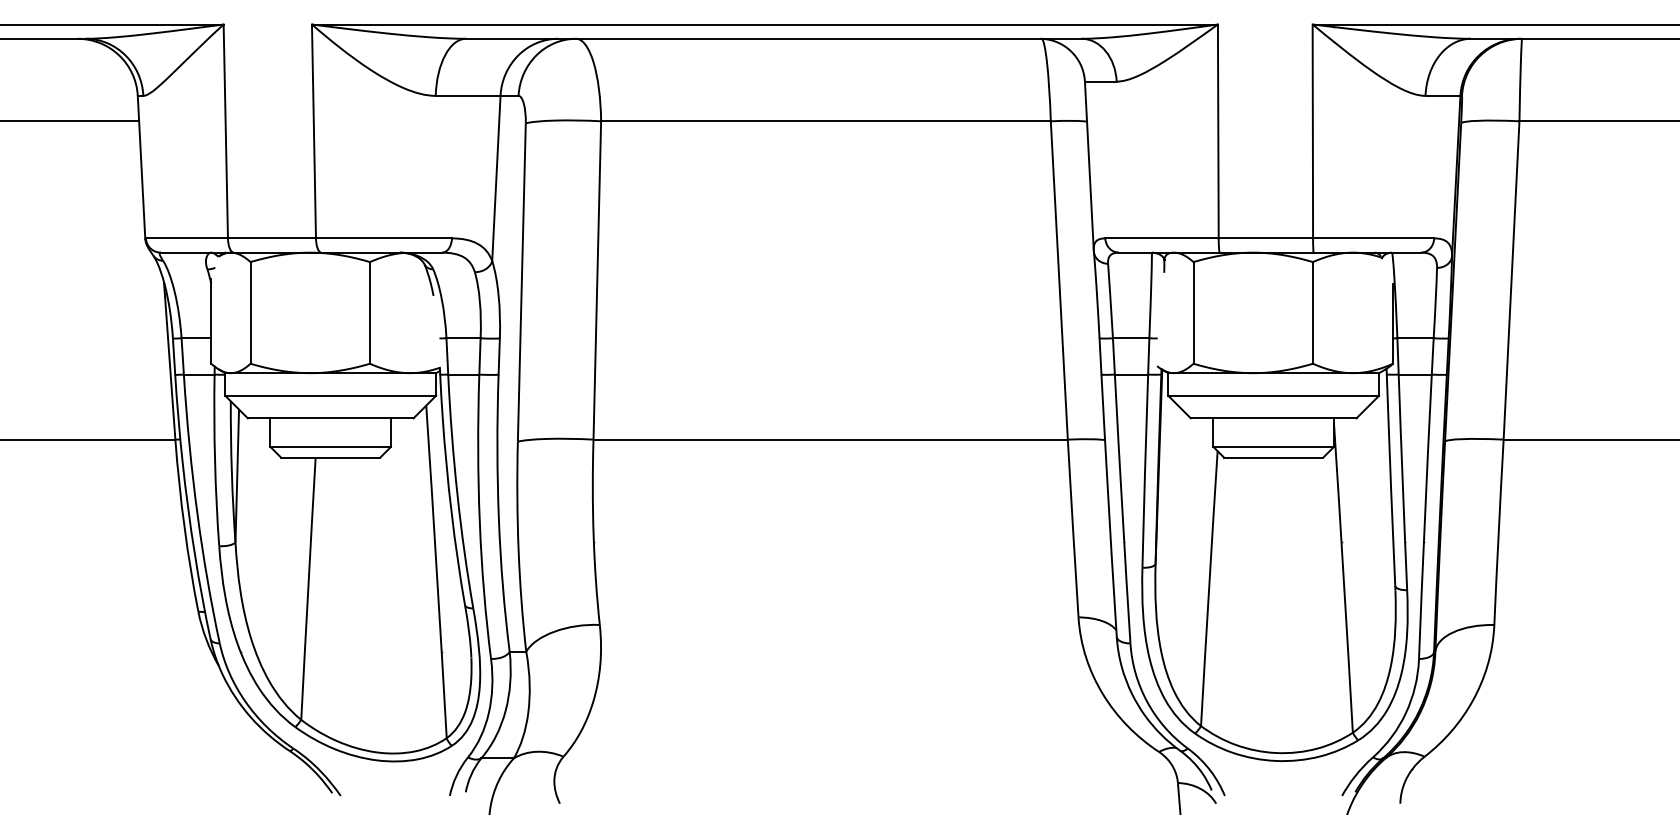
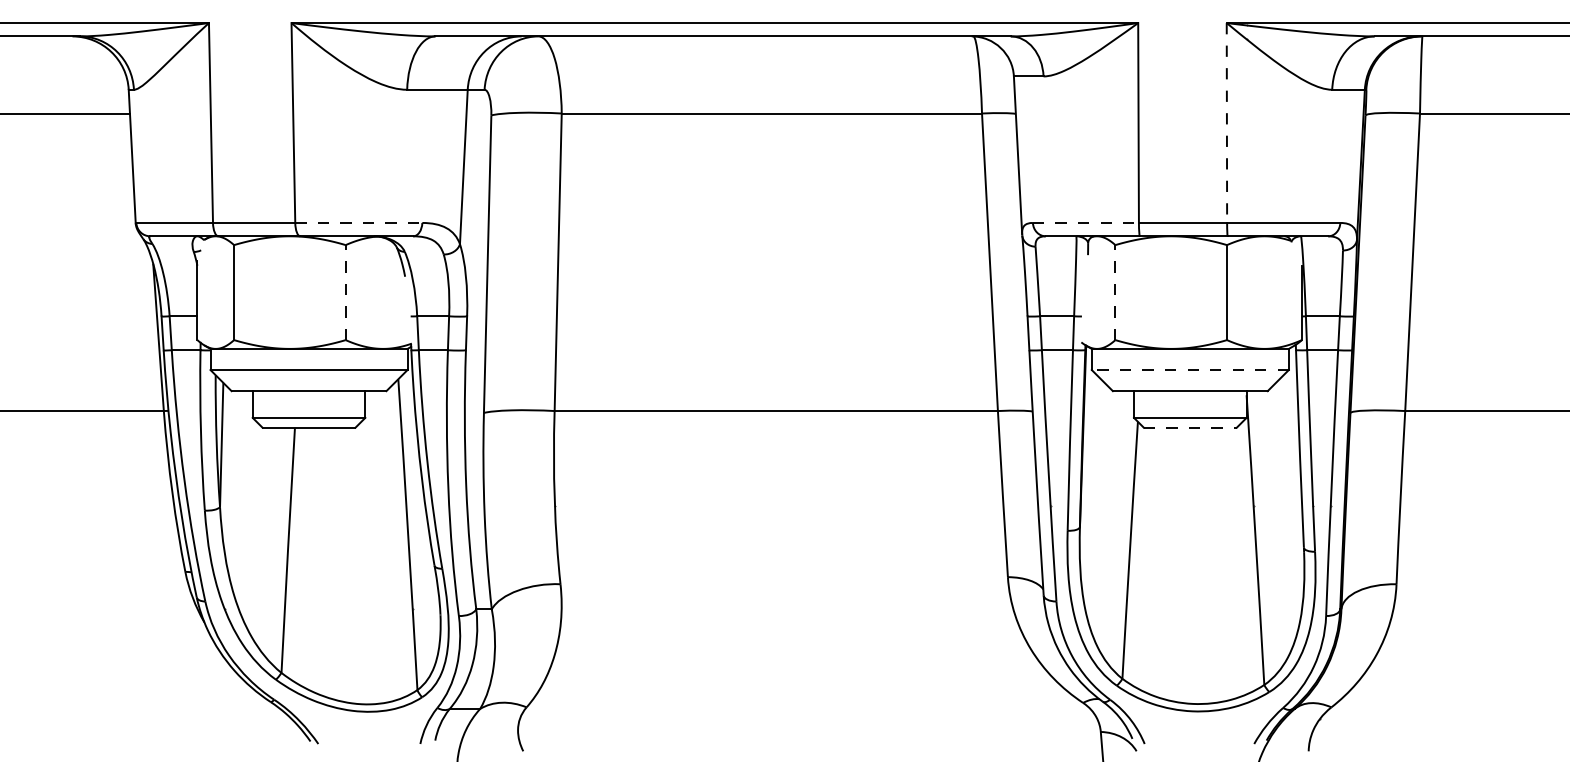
line: (1312, 131) -> (1226, 123), solid -> dashed
line: (383, 237) -> (358, 222), solid -> dashed
line: (1161, 237) -> (1085, 222), solid -> dashed
line: (369, 312) -> (345, 292), solid -> dashed
line: (1193, 312) -> (1115, 292), solid -> dashed
line: (1273, 396) -> (1190, 370), solid -> dashed
line: (1273, 457) -> (1190, 427), solid -> dashed

